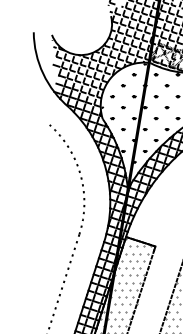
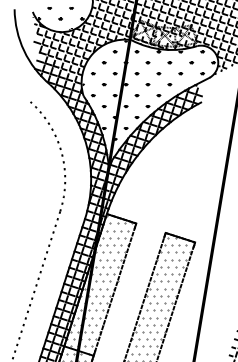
hatch: (80, 40) -> (61, 17), added

